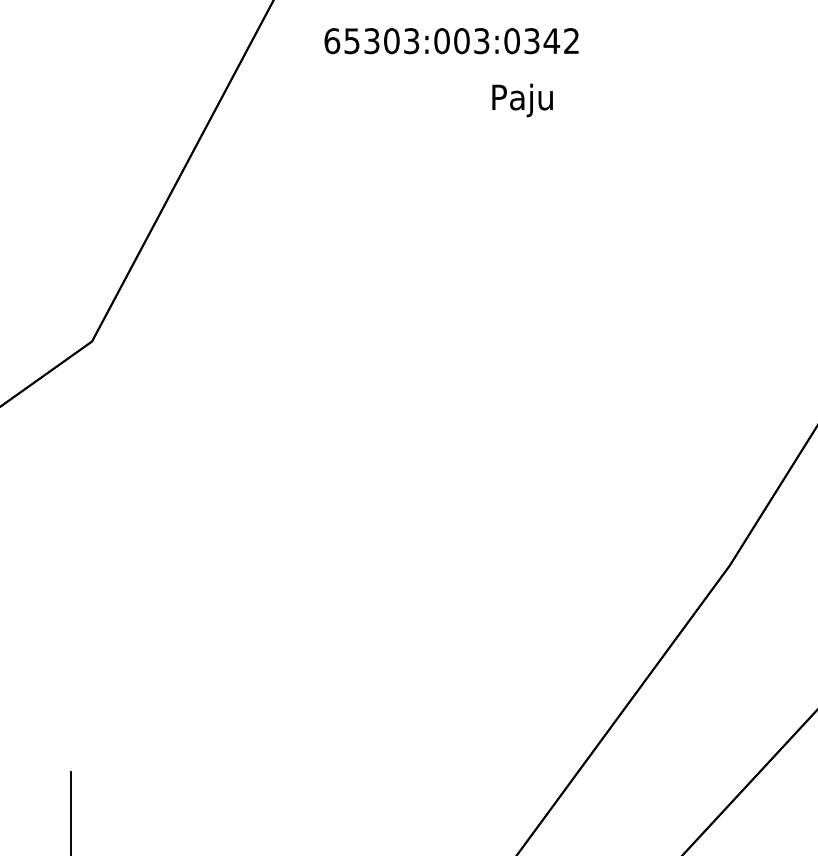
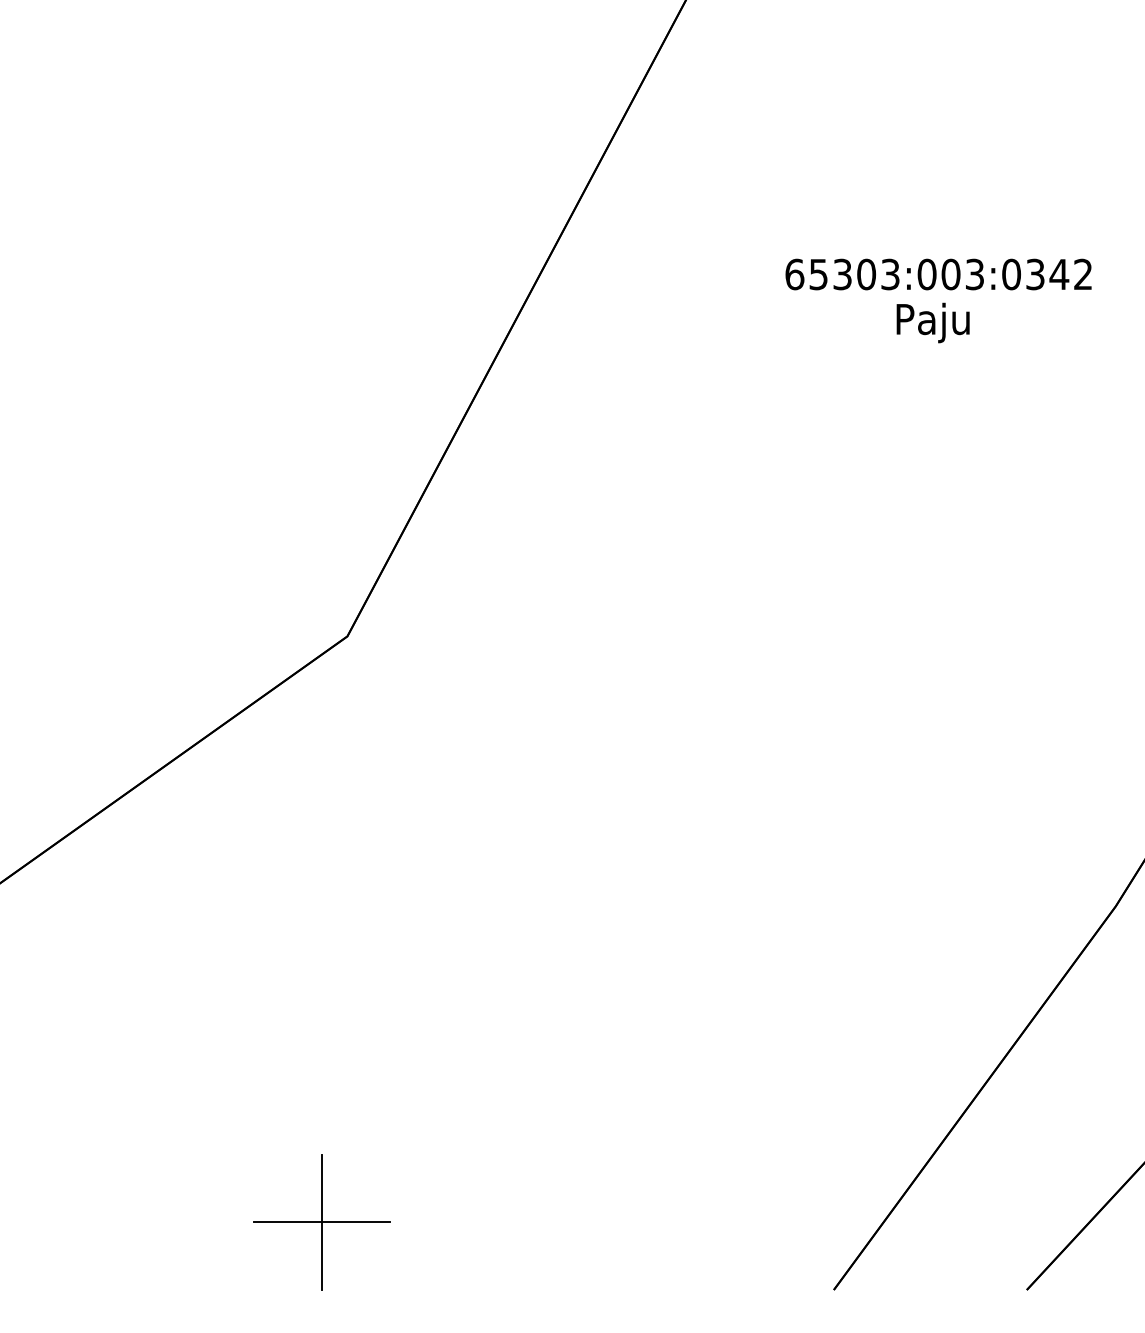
text: (451, 41) -> (938, 274), moved
text: (522, 100) -> (932, 322), moved
line: (70, 827) -> (321, 1222), added

